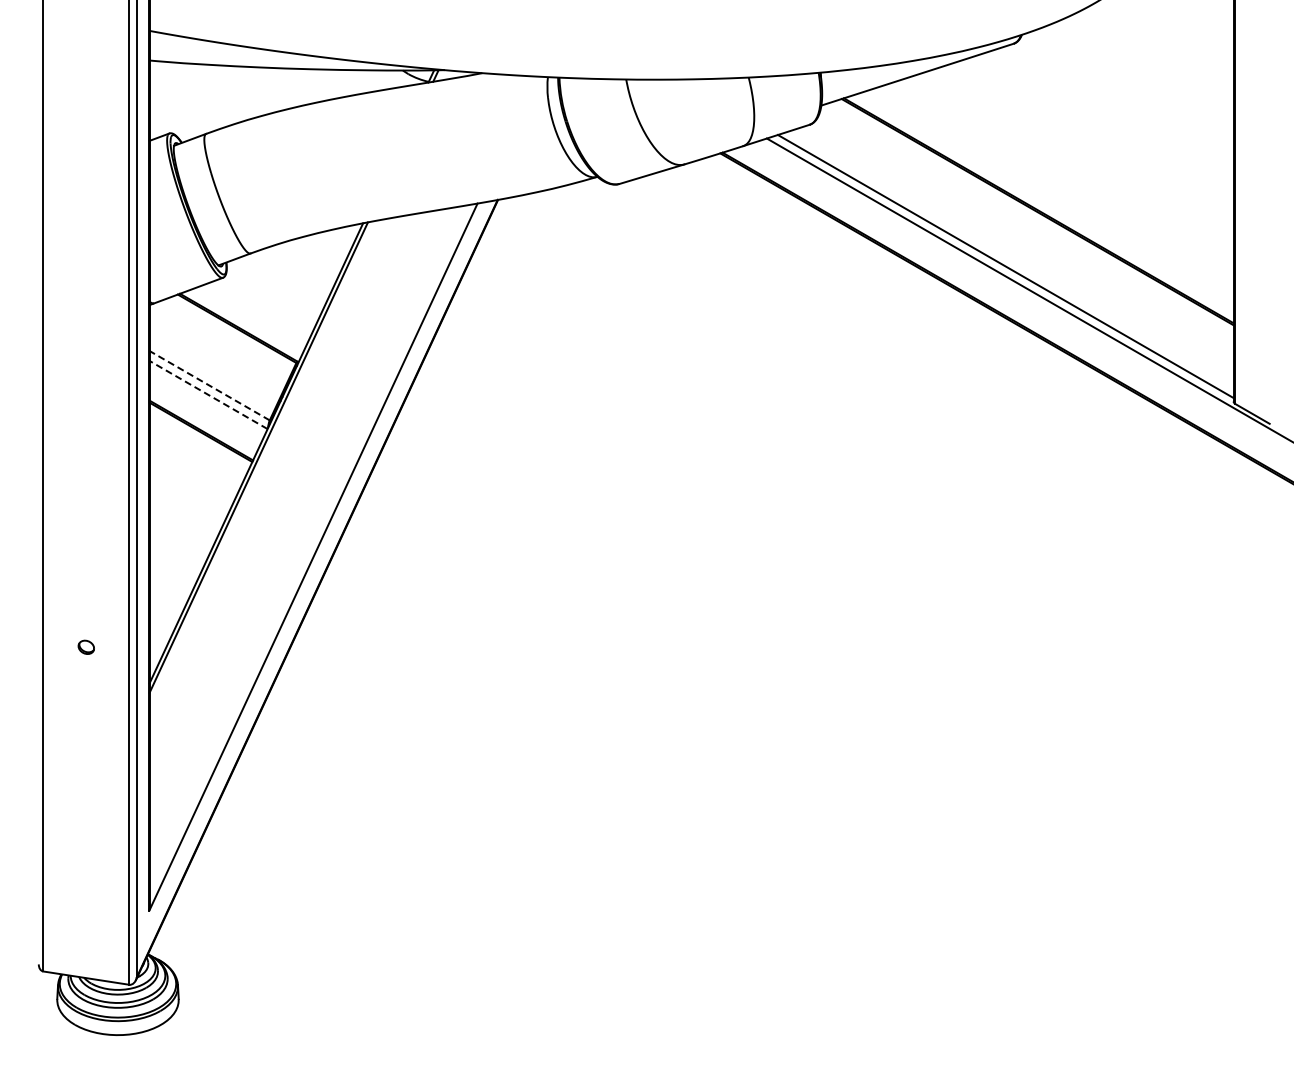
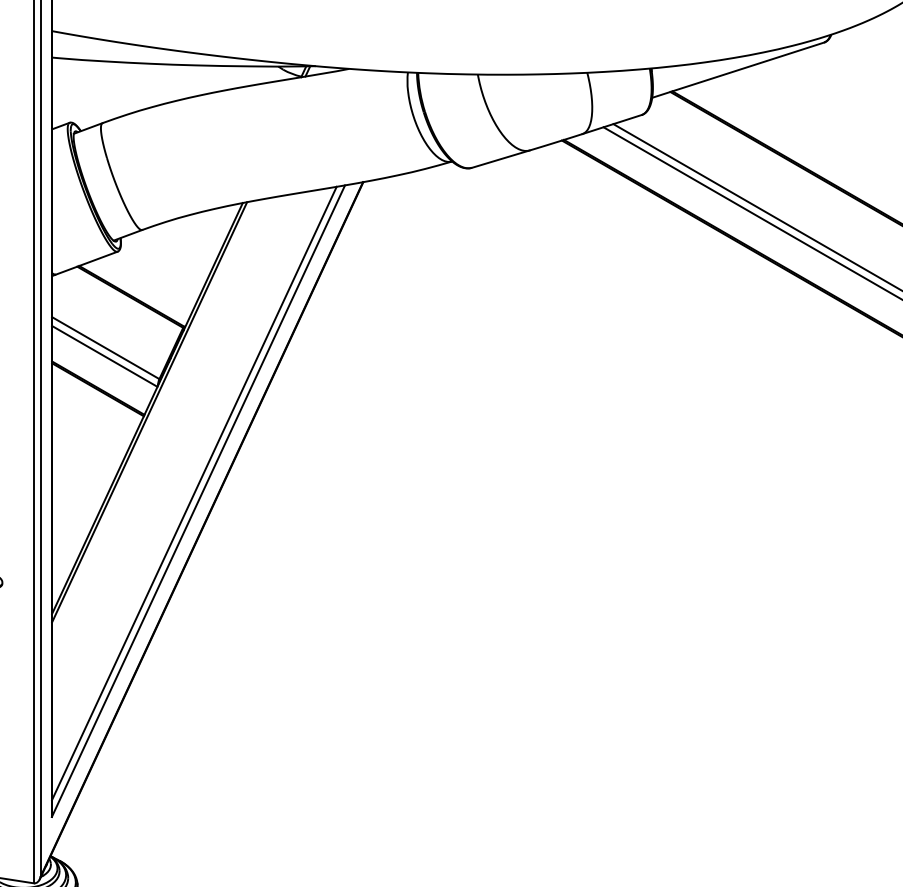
line: (209, 385) -> (105, 347), dashed -> solid
line: (208, 394) -> (104, 355), dashed -> solid
line: (308, 548) -> (194, 493), added

